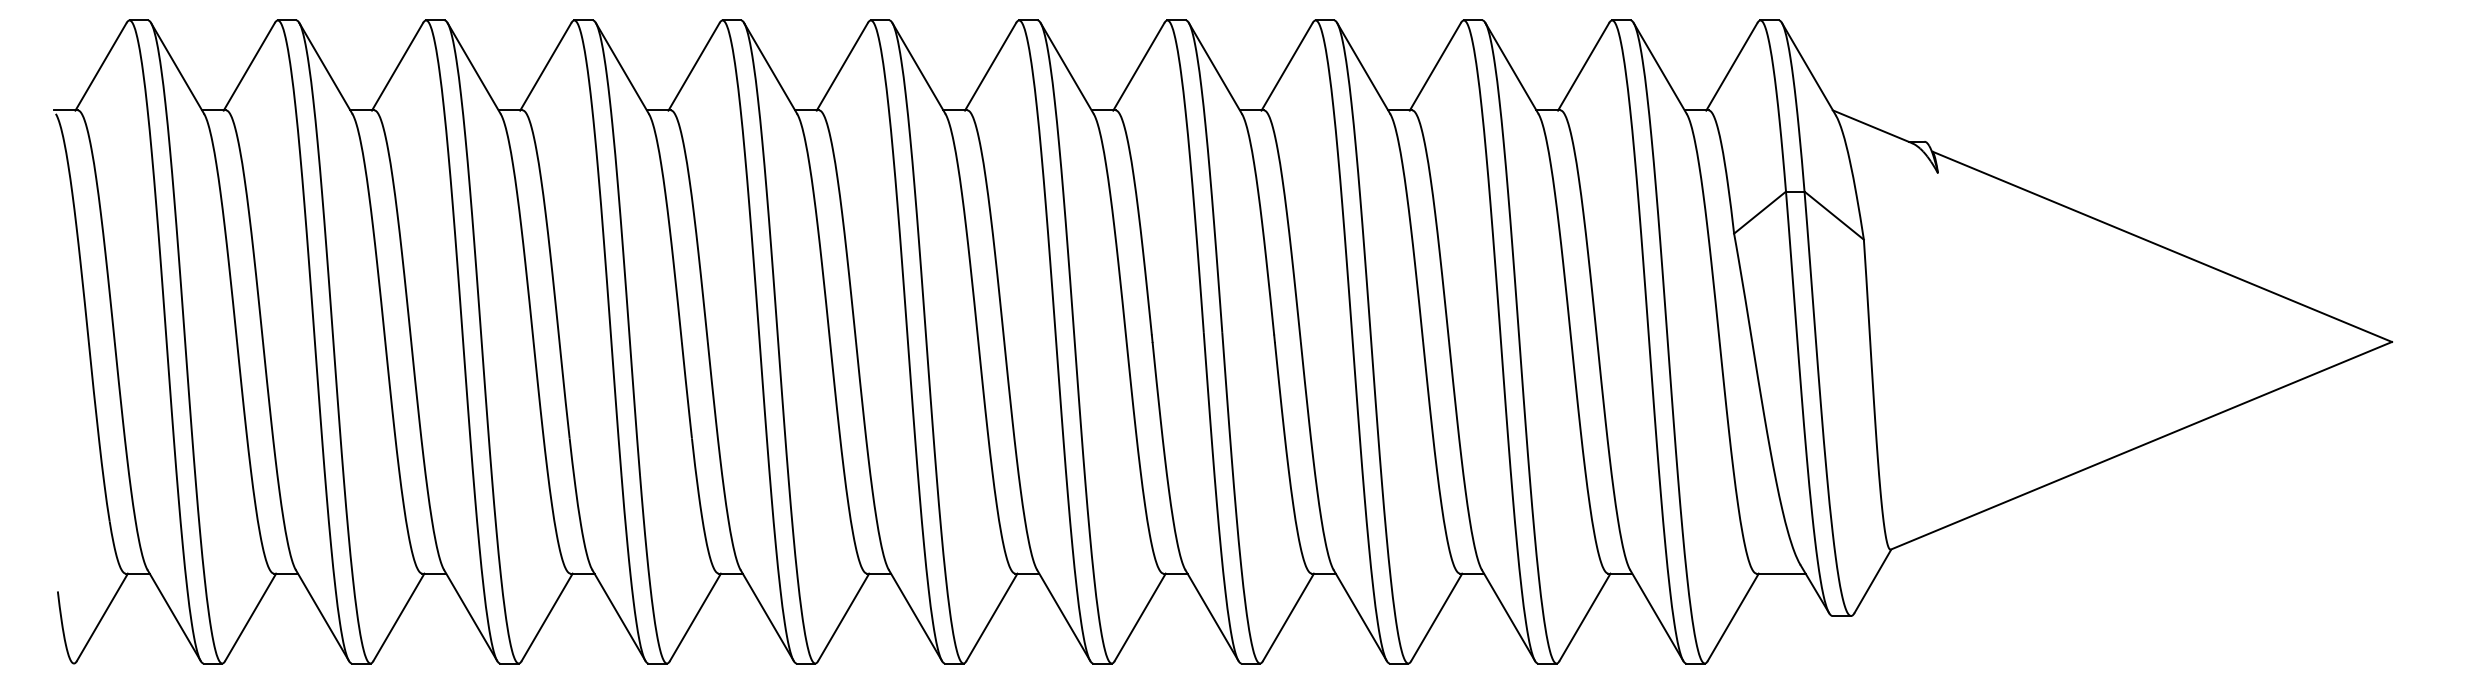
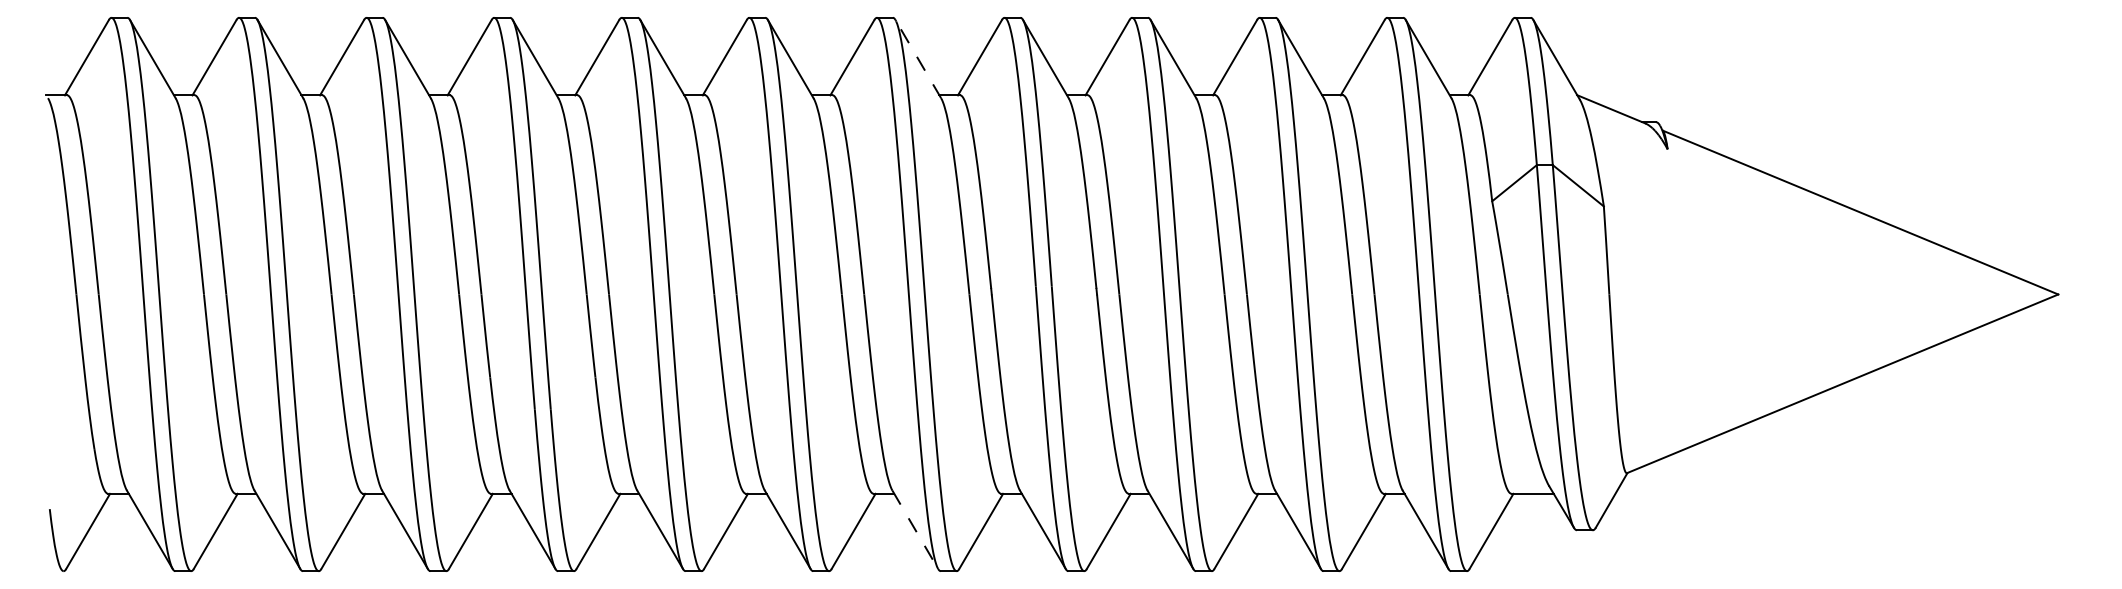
line: (1067, 68) -> (918, 59), solid -> dashed
line: (1063, 615) -> (915, 529), solid -> dashed

